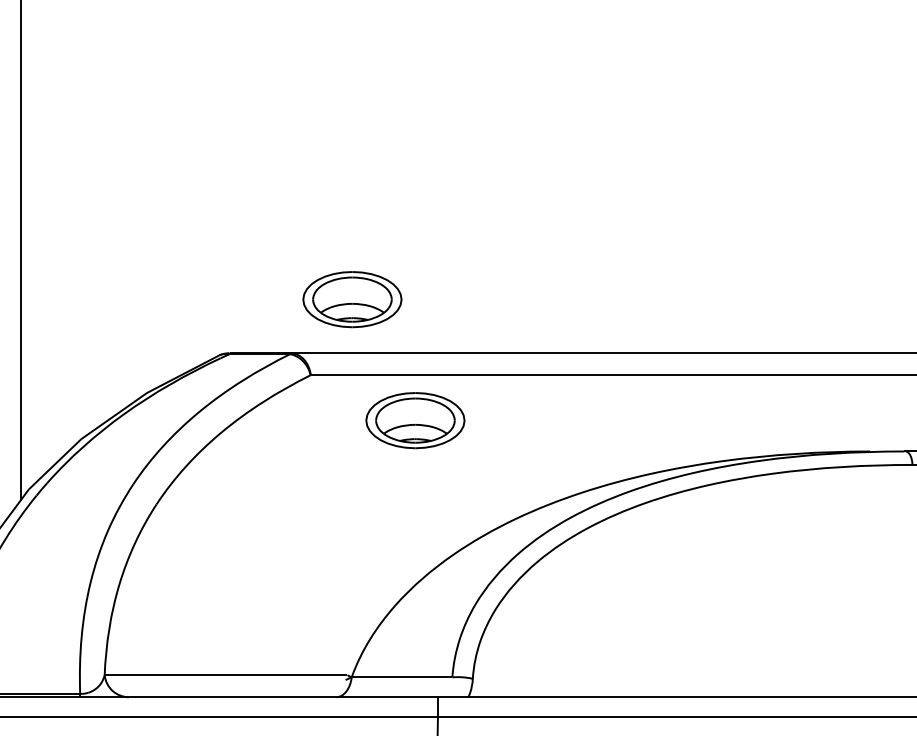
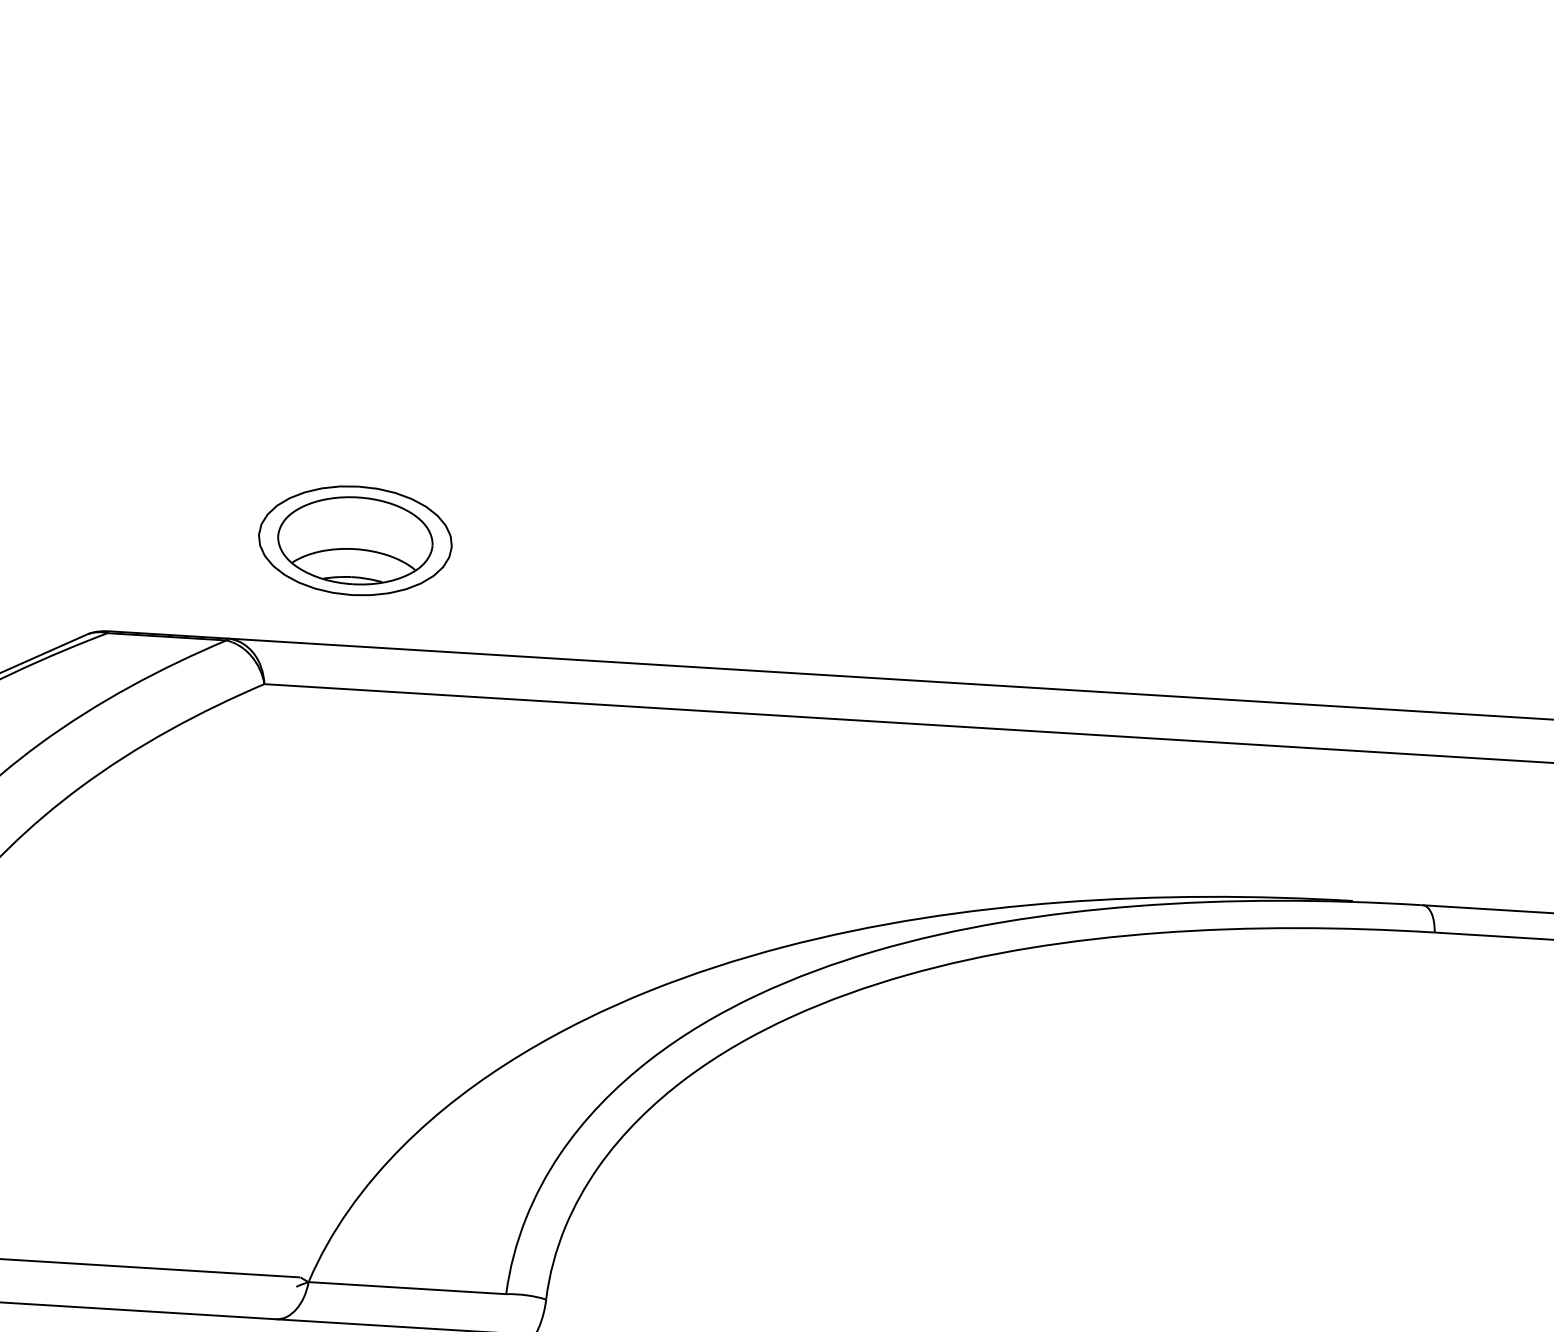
part: (415, 420) -> (464, 785), removed

